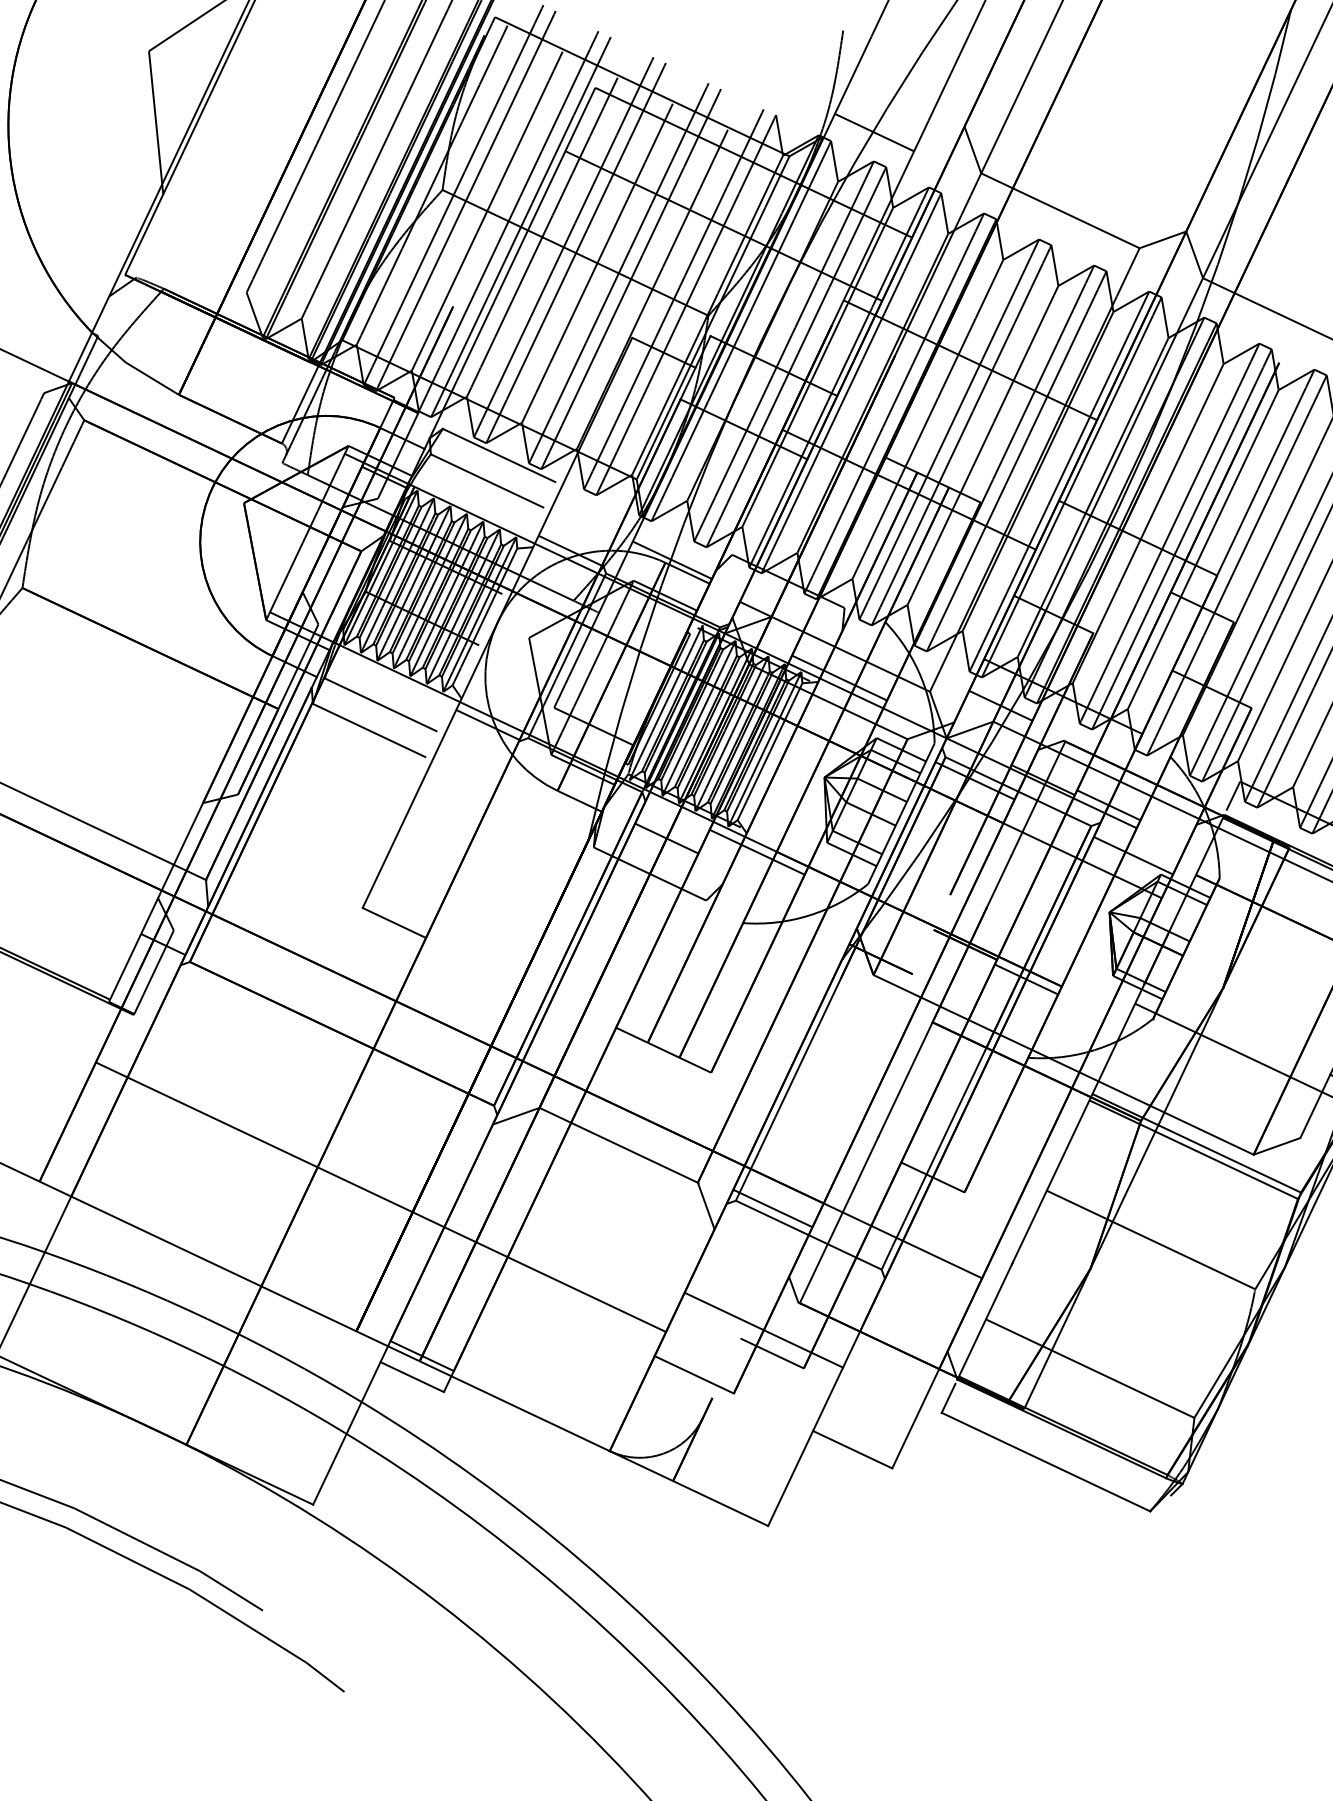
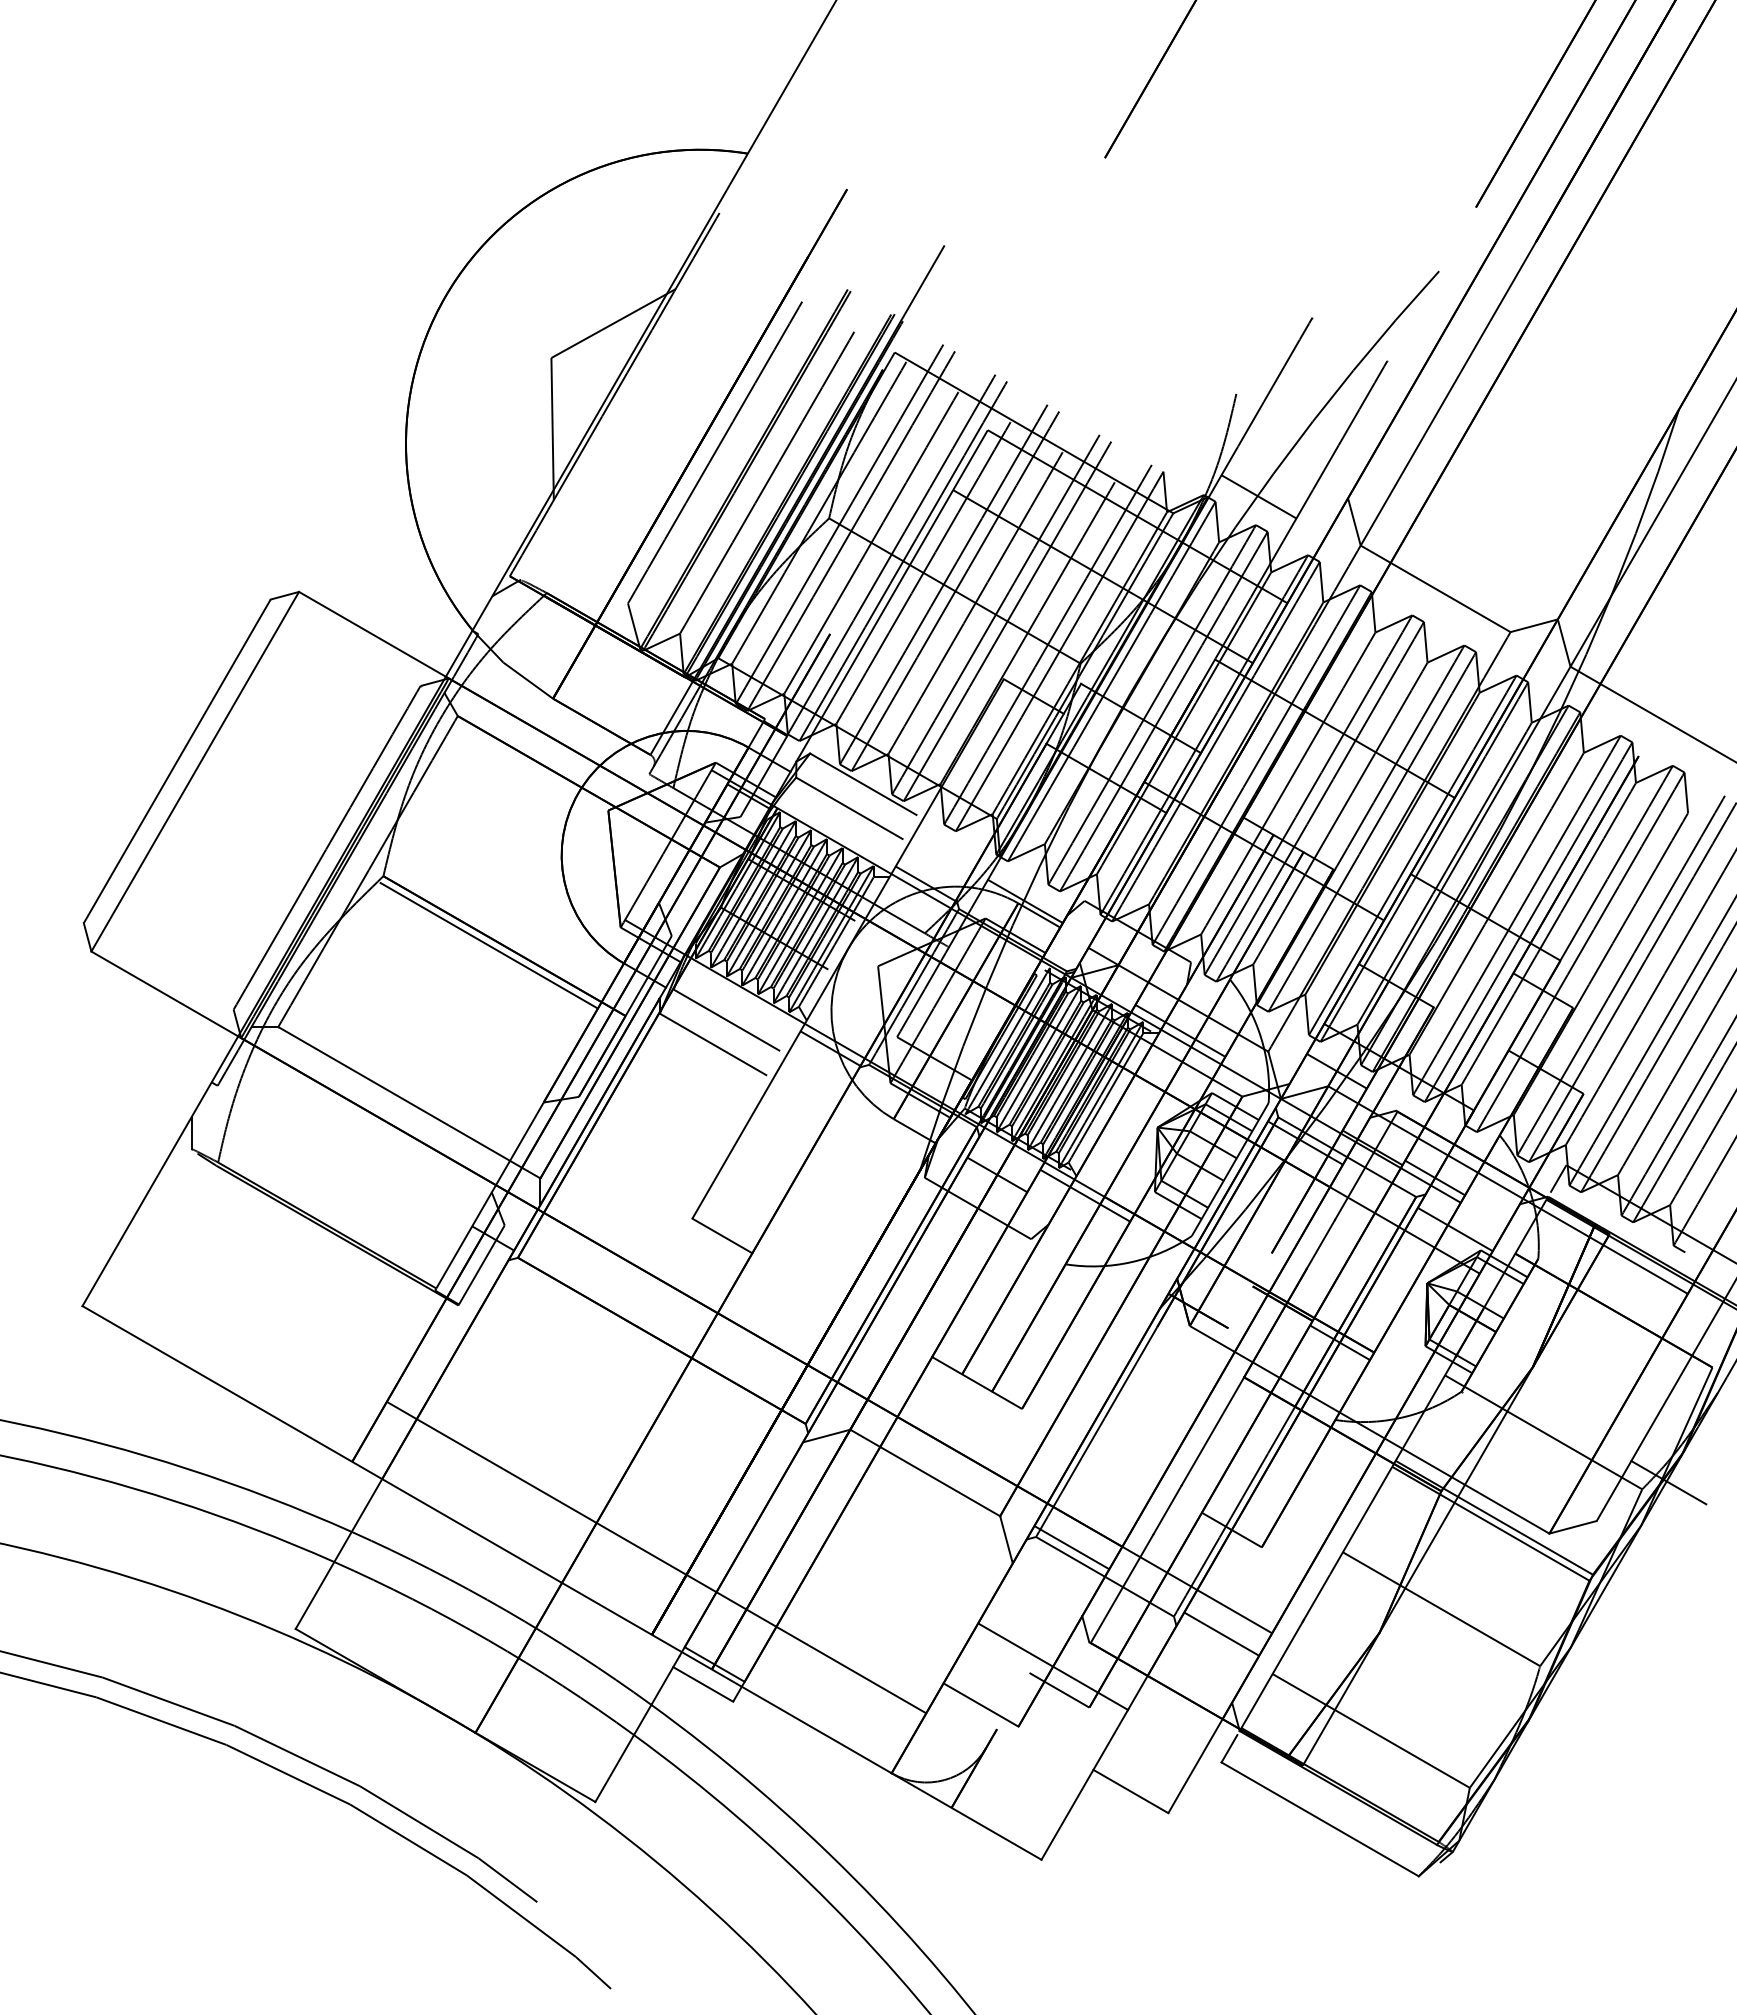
line: (134, 649) -> (488, 945), added
line: (380, 1196) -> (656, 1557), moved
line: (931, 1282) -> (1221, 1633), added

